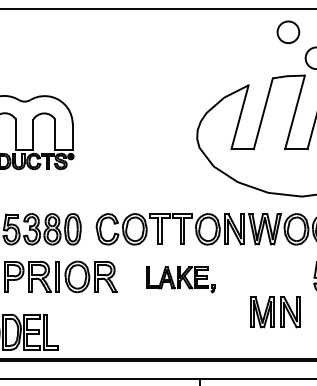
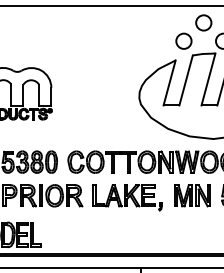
circle: (259, 57) -> (183, 40), added
part: (180, 279) -> (127, 197), size x1.43
part: (275, 311) -> (192, 195), moved

